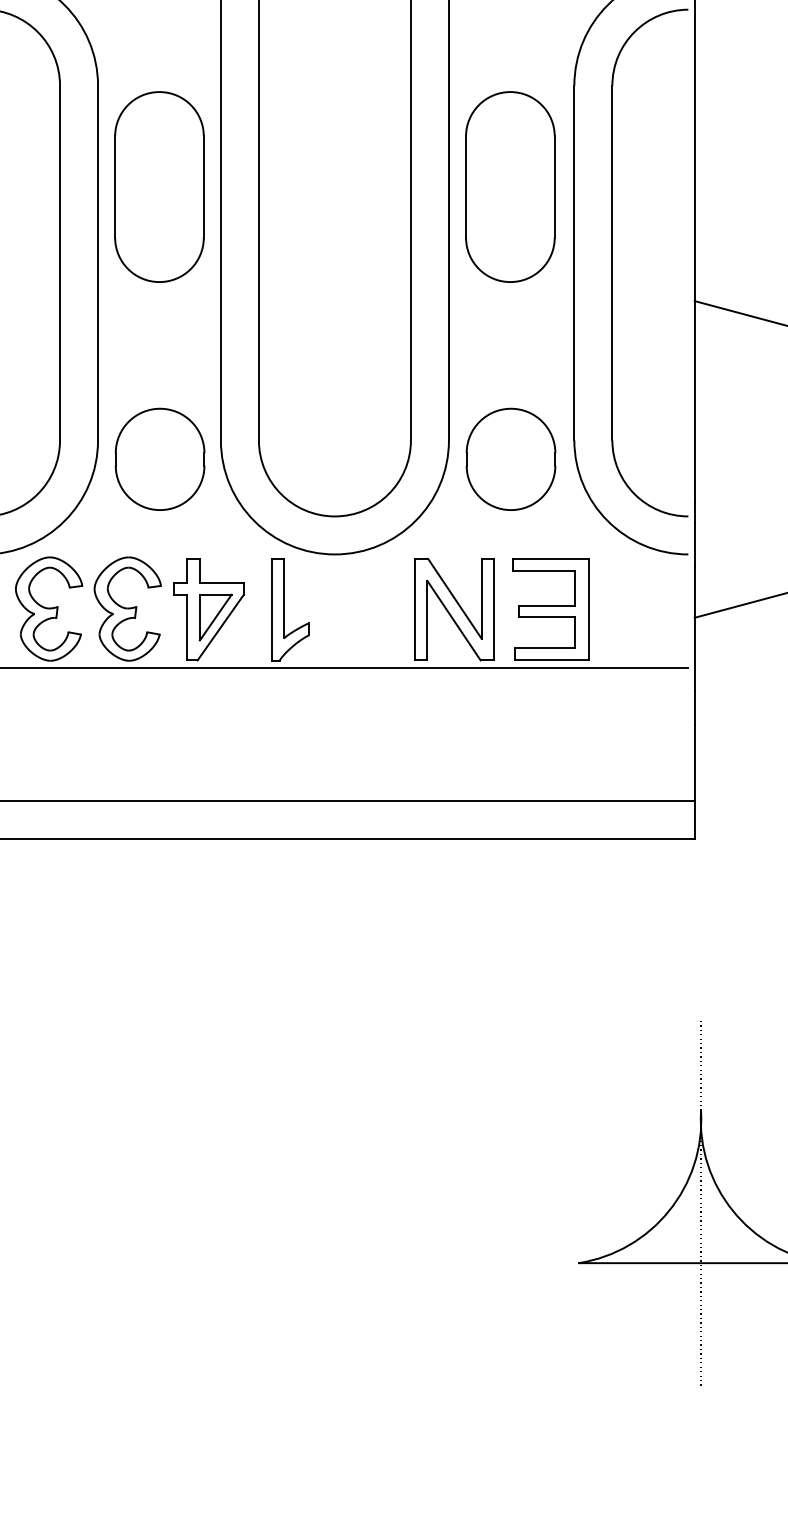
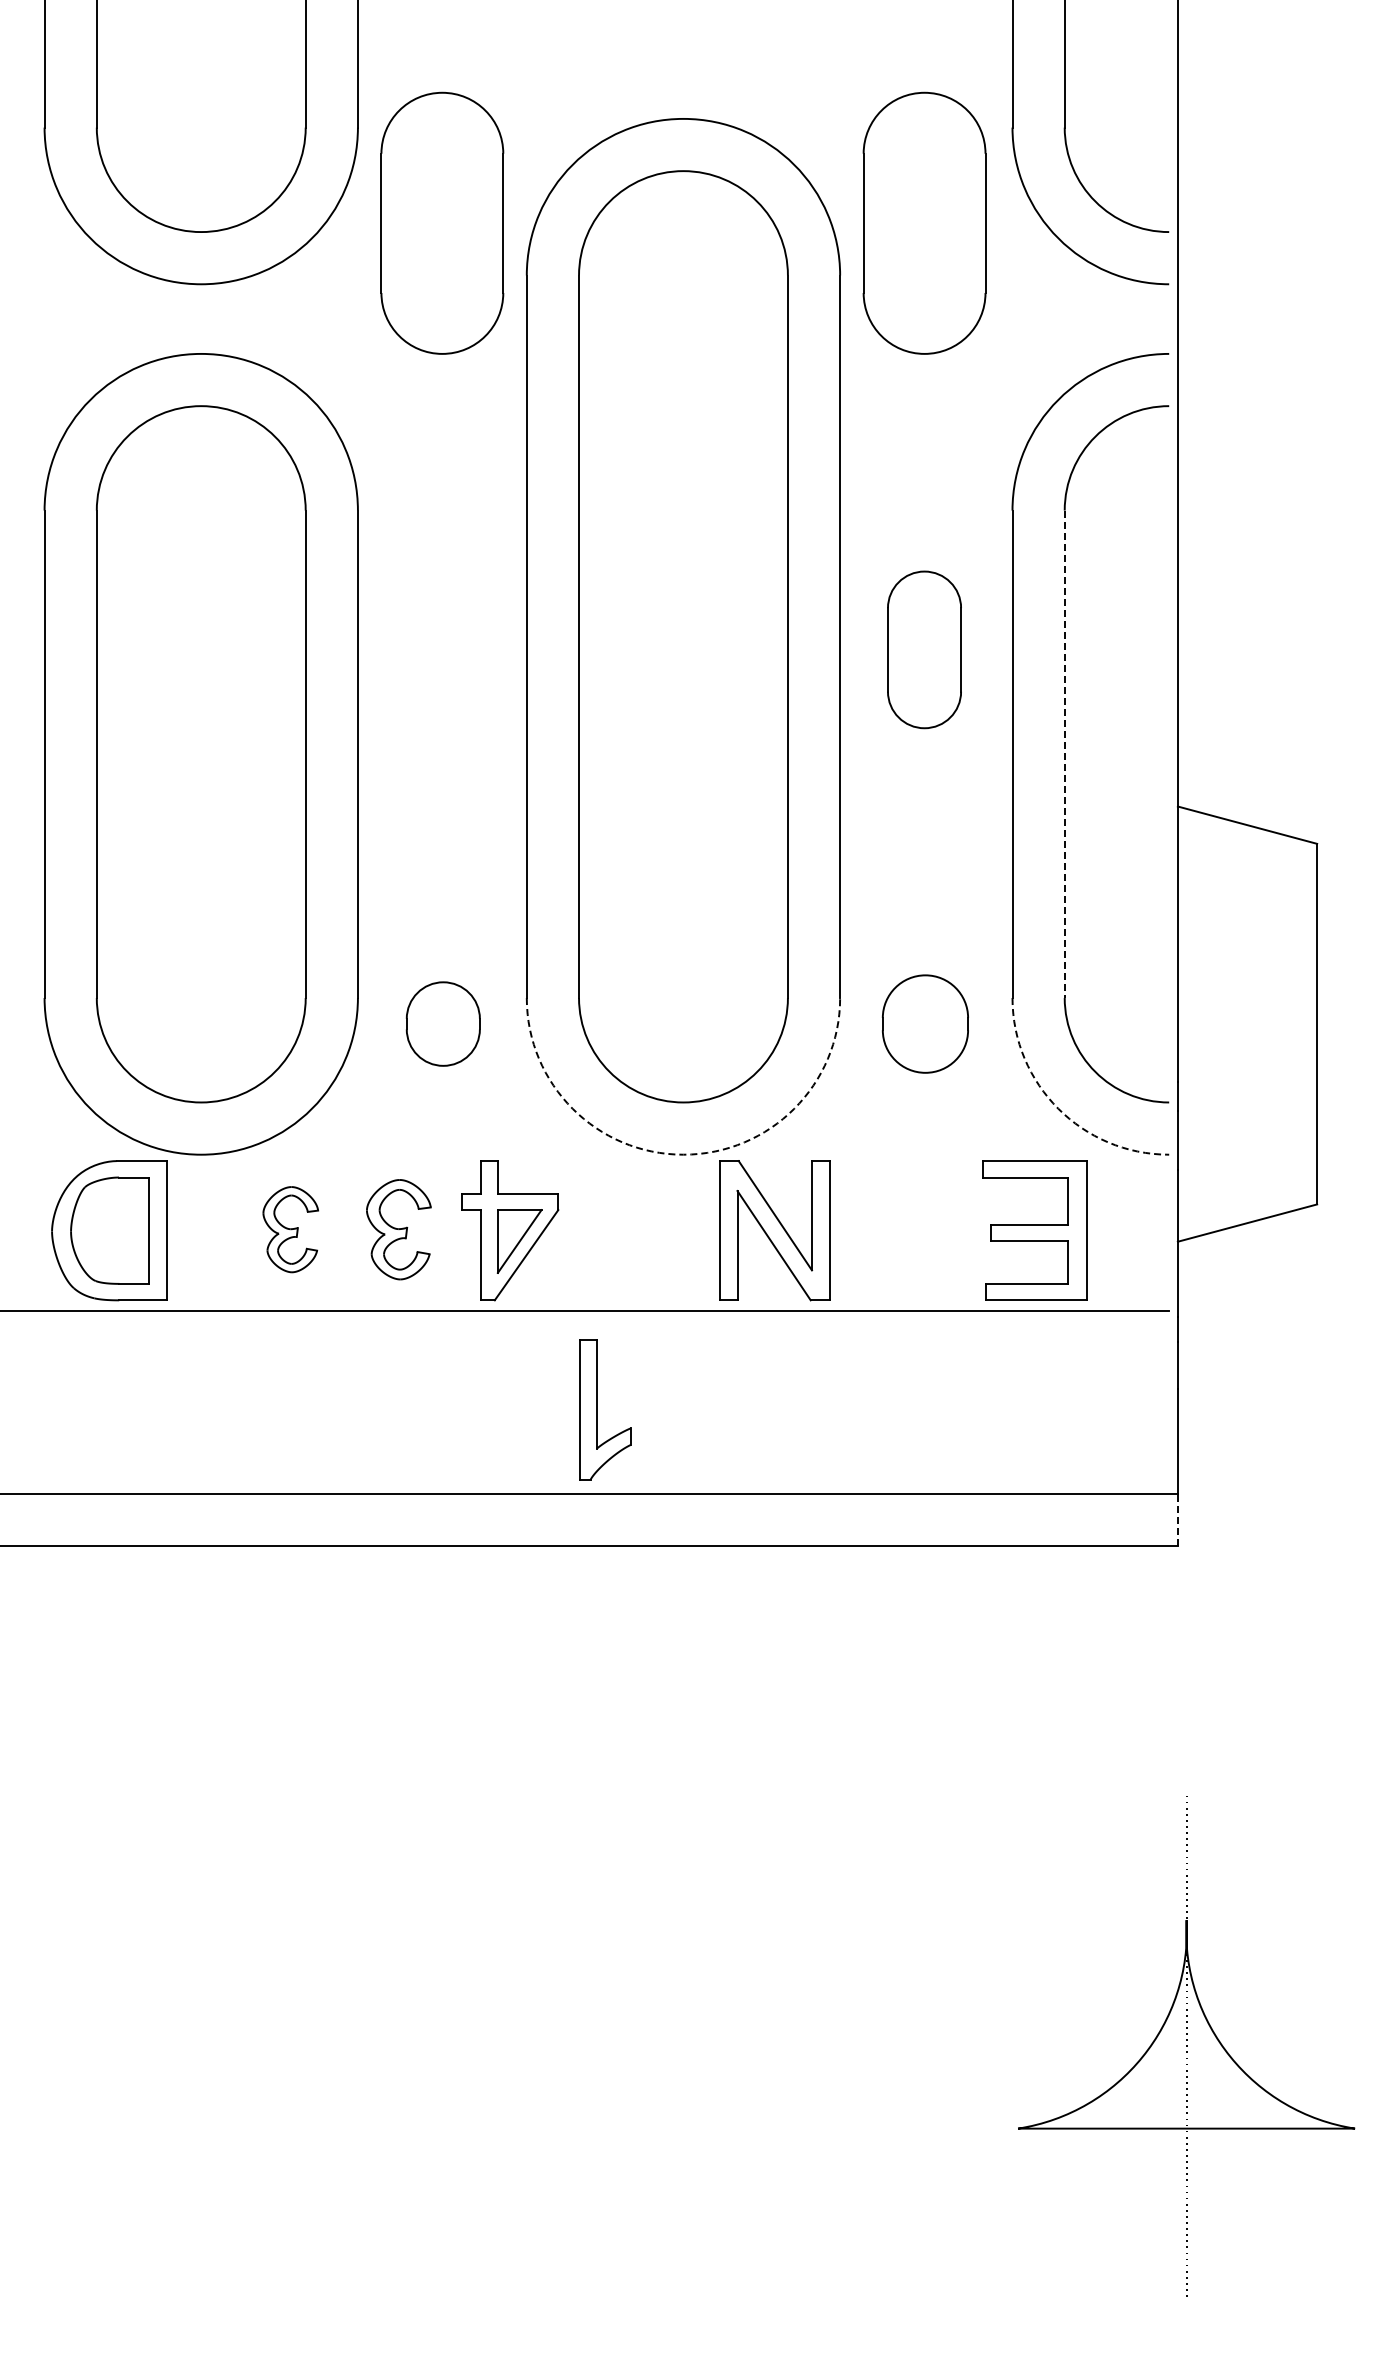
part: (159, 186) -> (442, 649), removed
part: (510, 186) -> (924, 649), size x0.6
line: (612, 263) -> (1064, 754), solid -> dashed
part: (160, 458) -> (443, 1023), size x0.6
part: (511, 458) -> (925, 1023), size x0.7
arc: (607, 520) -> (1058, 1108), solid -> dashed
arc: (334, 554) -> (683, 1154), solid -> dashed
part: (48, 608) -> (290, 1229), size x0.6
part: (127, 608) -> (398, 1229), size x0.7
part: (284, 609) -> (597, 1409), moved
part: (454, 609) -> (774, 1230), moved
part: (550, 609) -> (1034, 1230), moved
line: (694, 819) -> (1177, 1519), solid -> dashed

